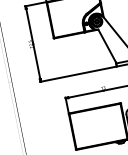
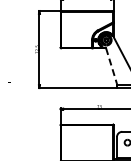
line: (107, 46) -> (111, 66), solid -> dashed

